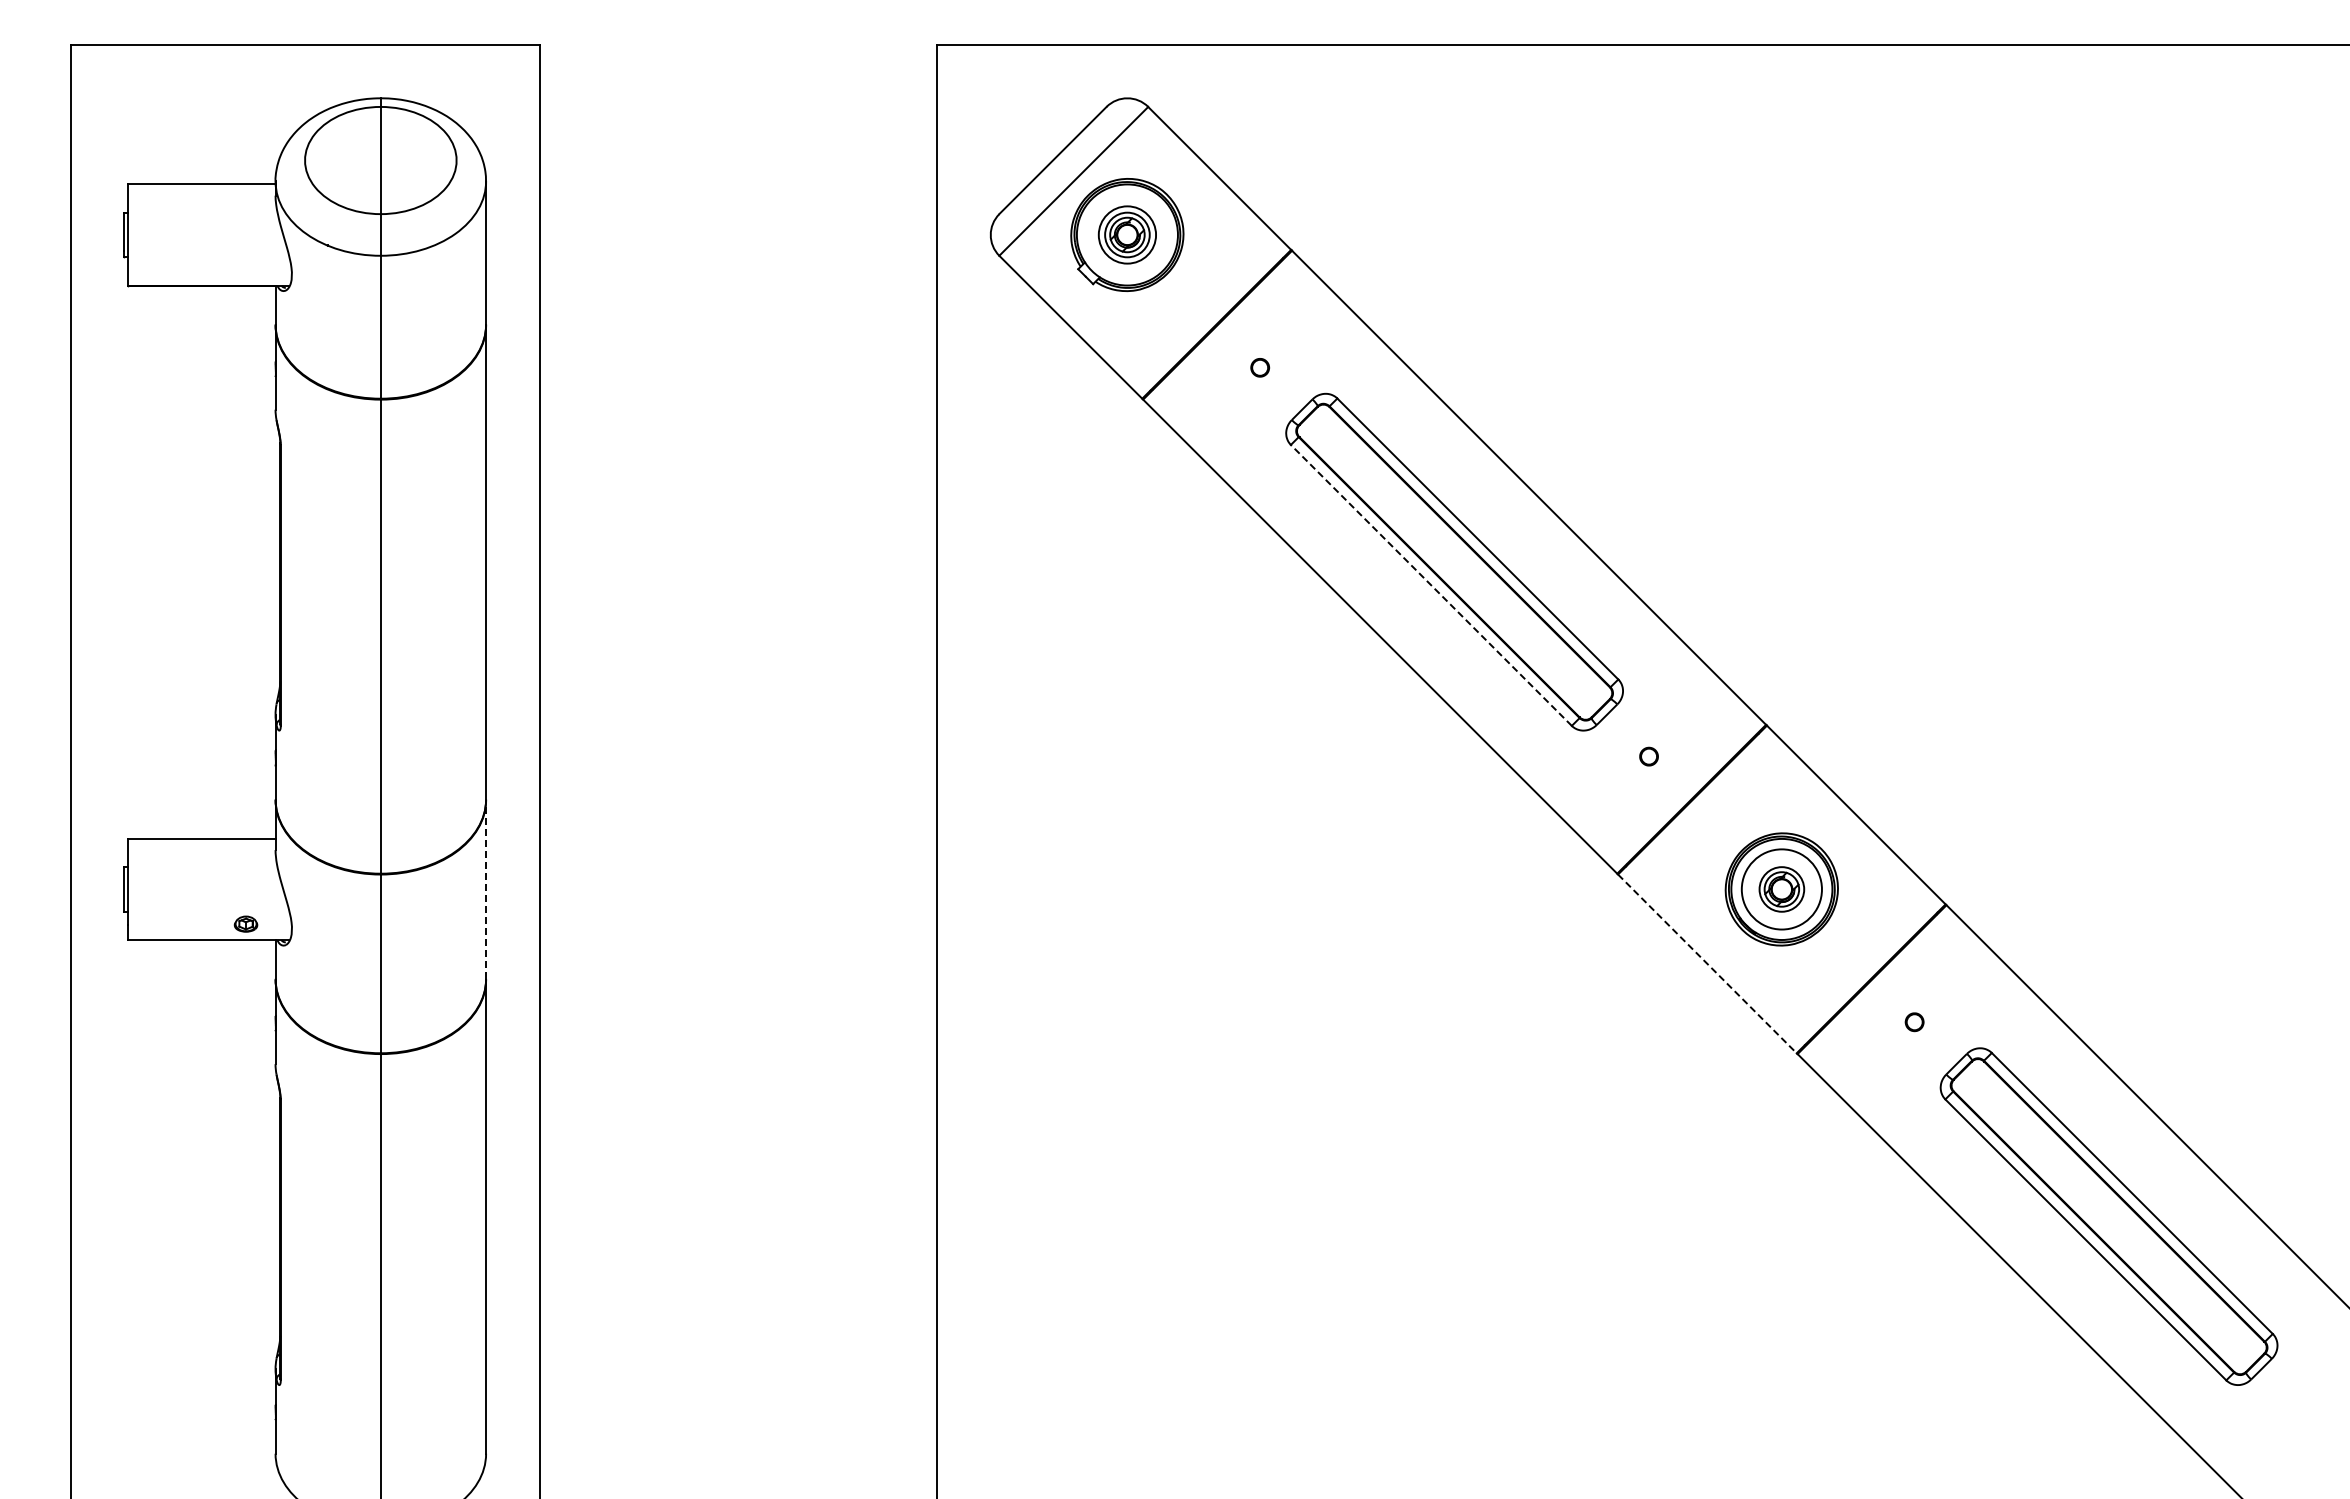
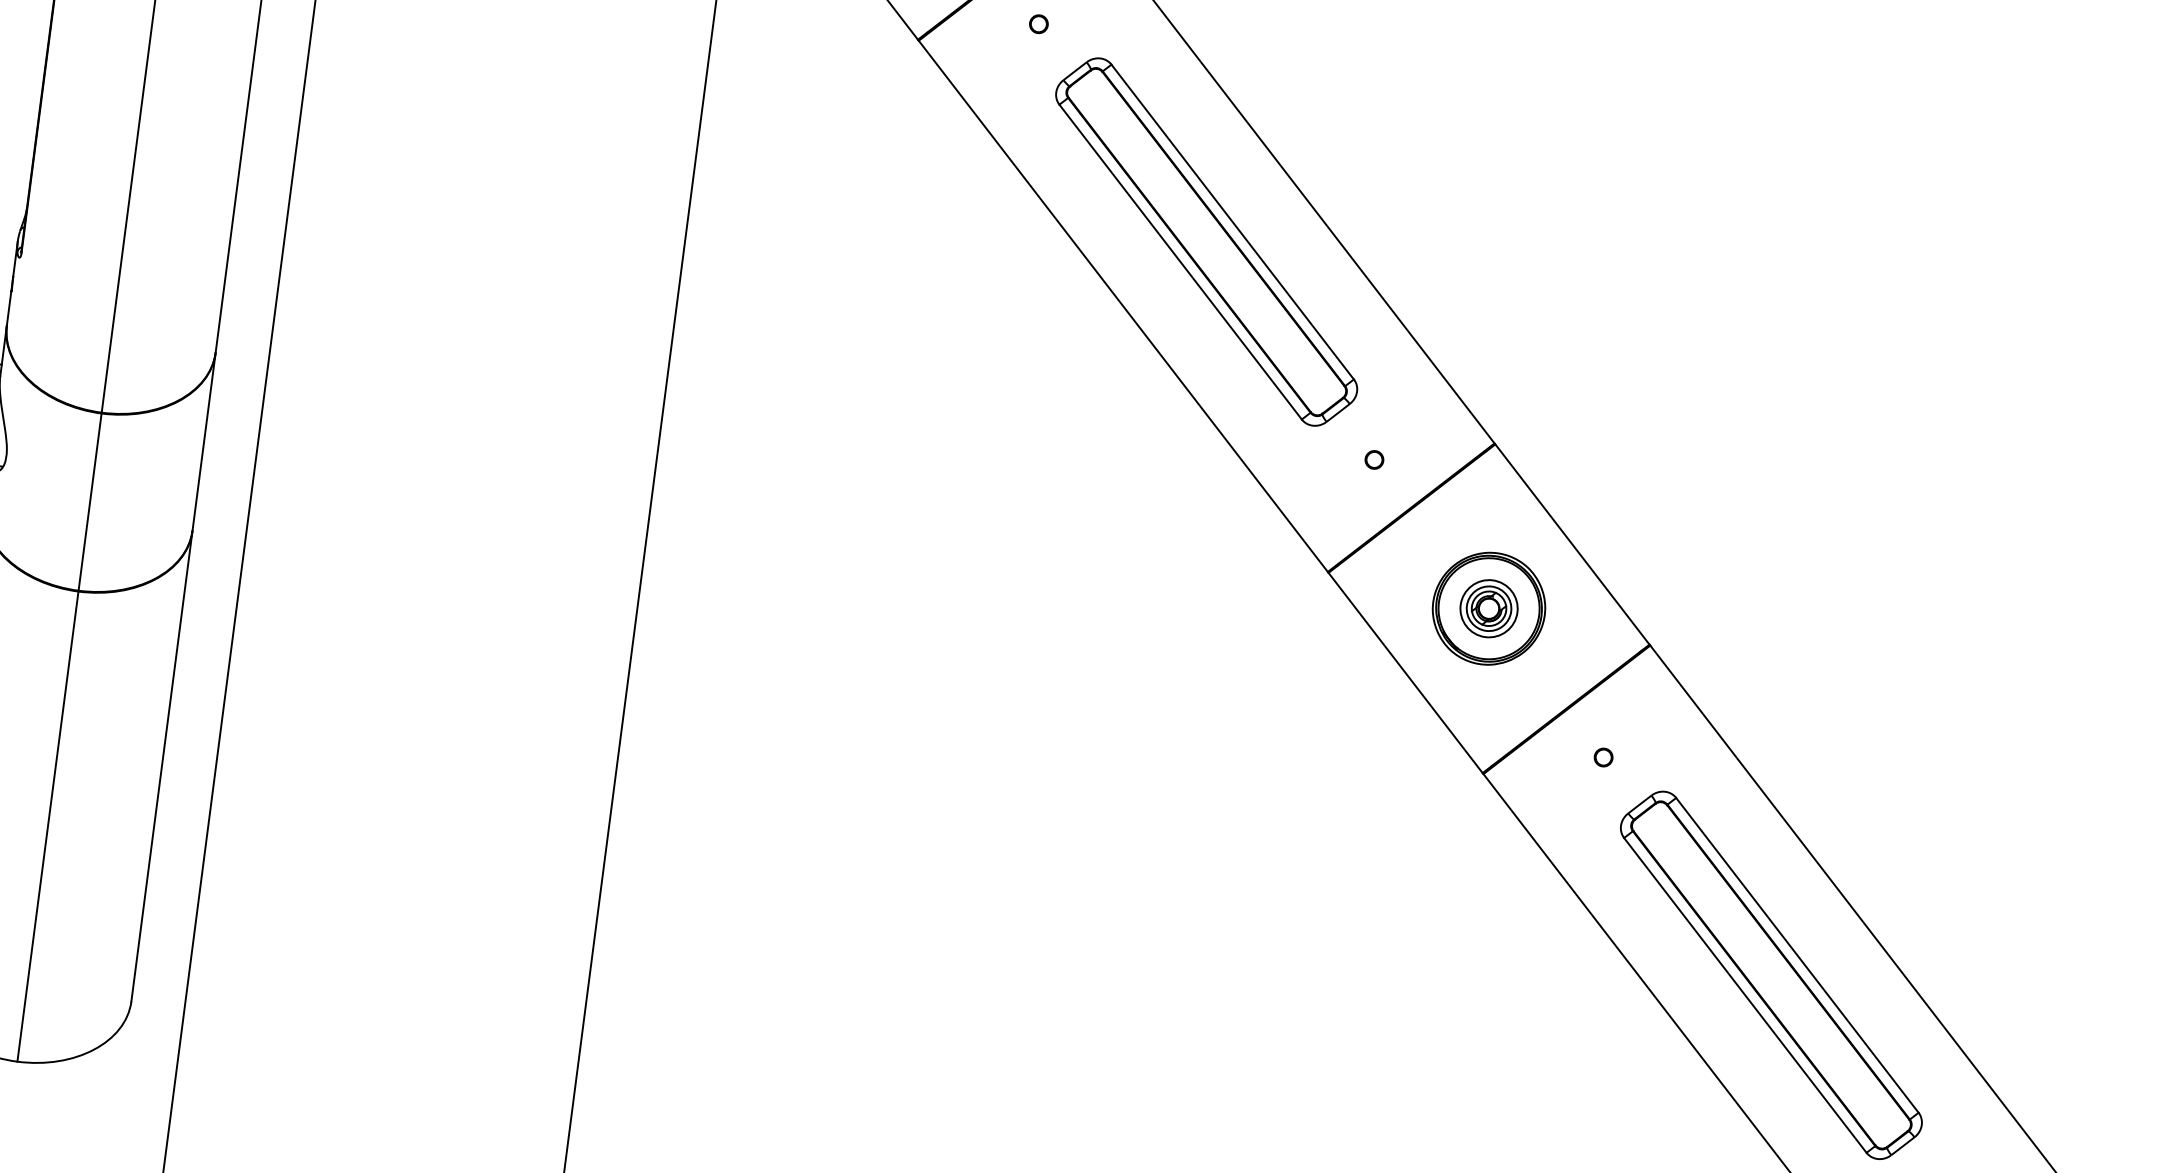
line: (1431, 585) -> (1180, 262), dashed -> solid
line: (486, 888) -> (204, 440), dashed -> solid
circle: (1781, 889) -> (1488, 608), size x0.71
line: (1707, 964) -> (1405, 673), dashed -> solid

